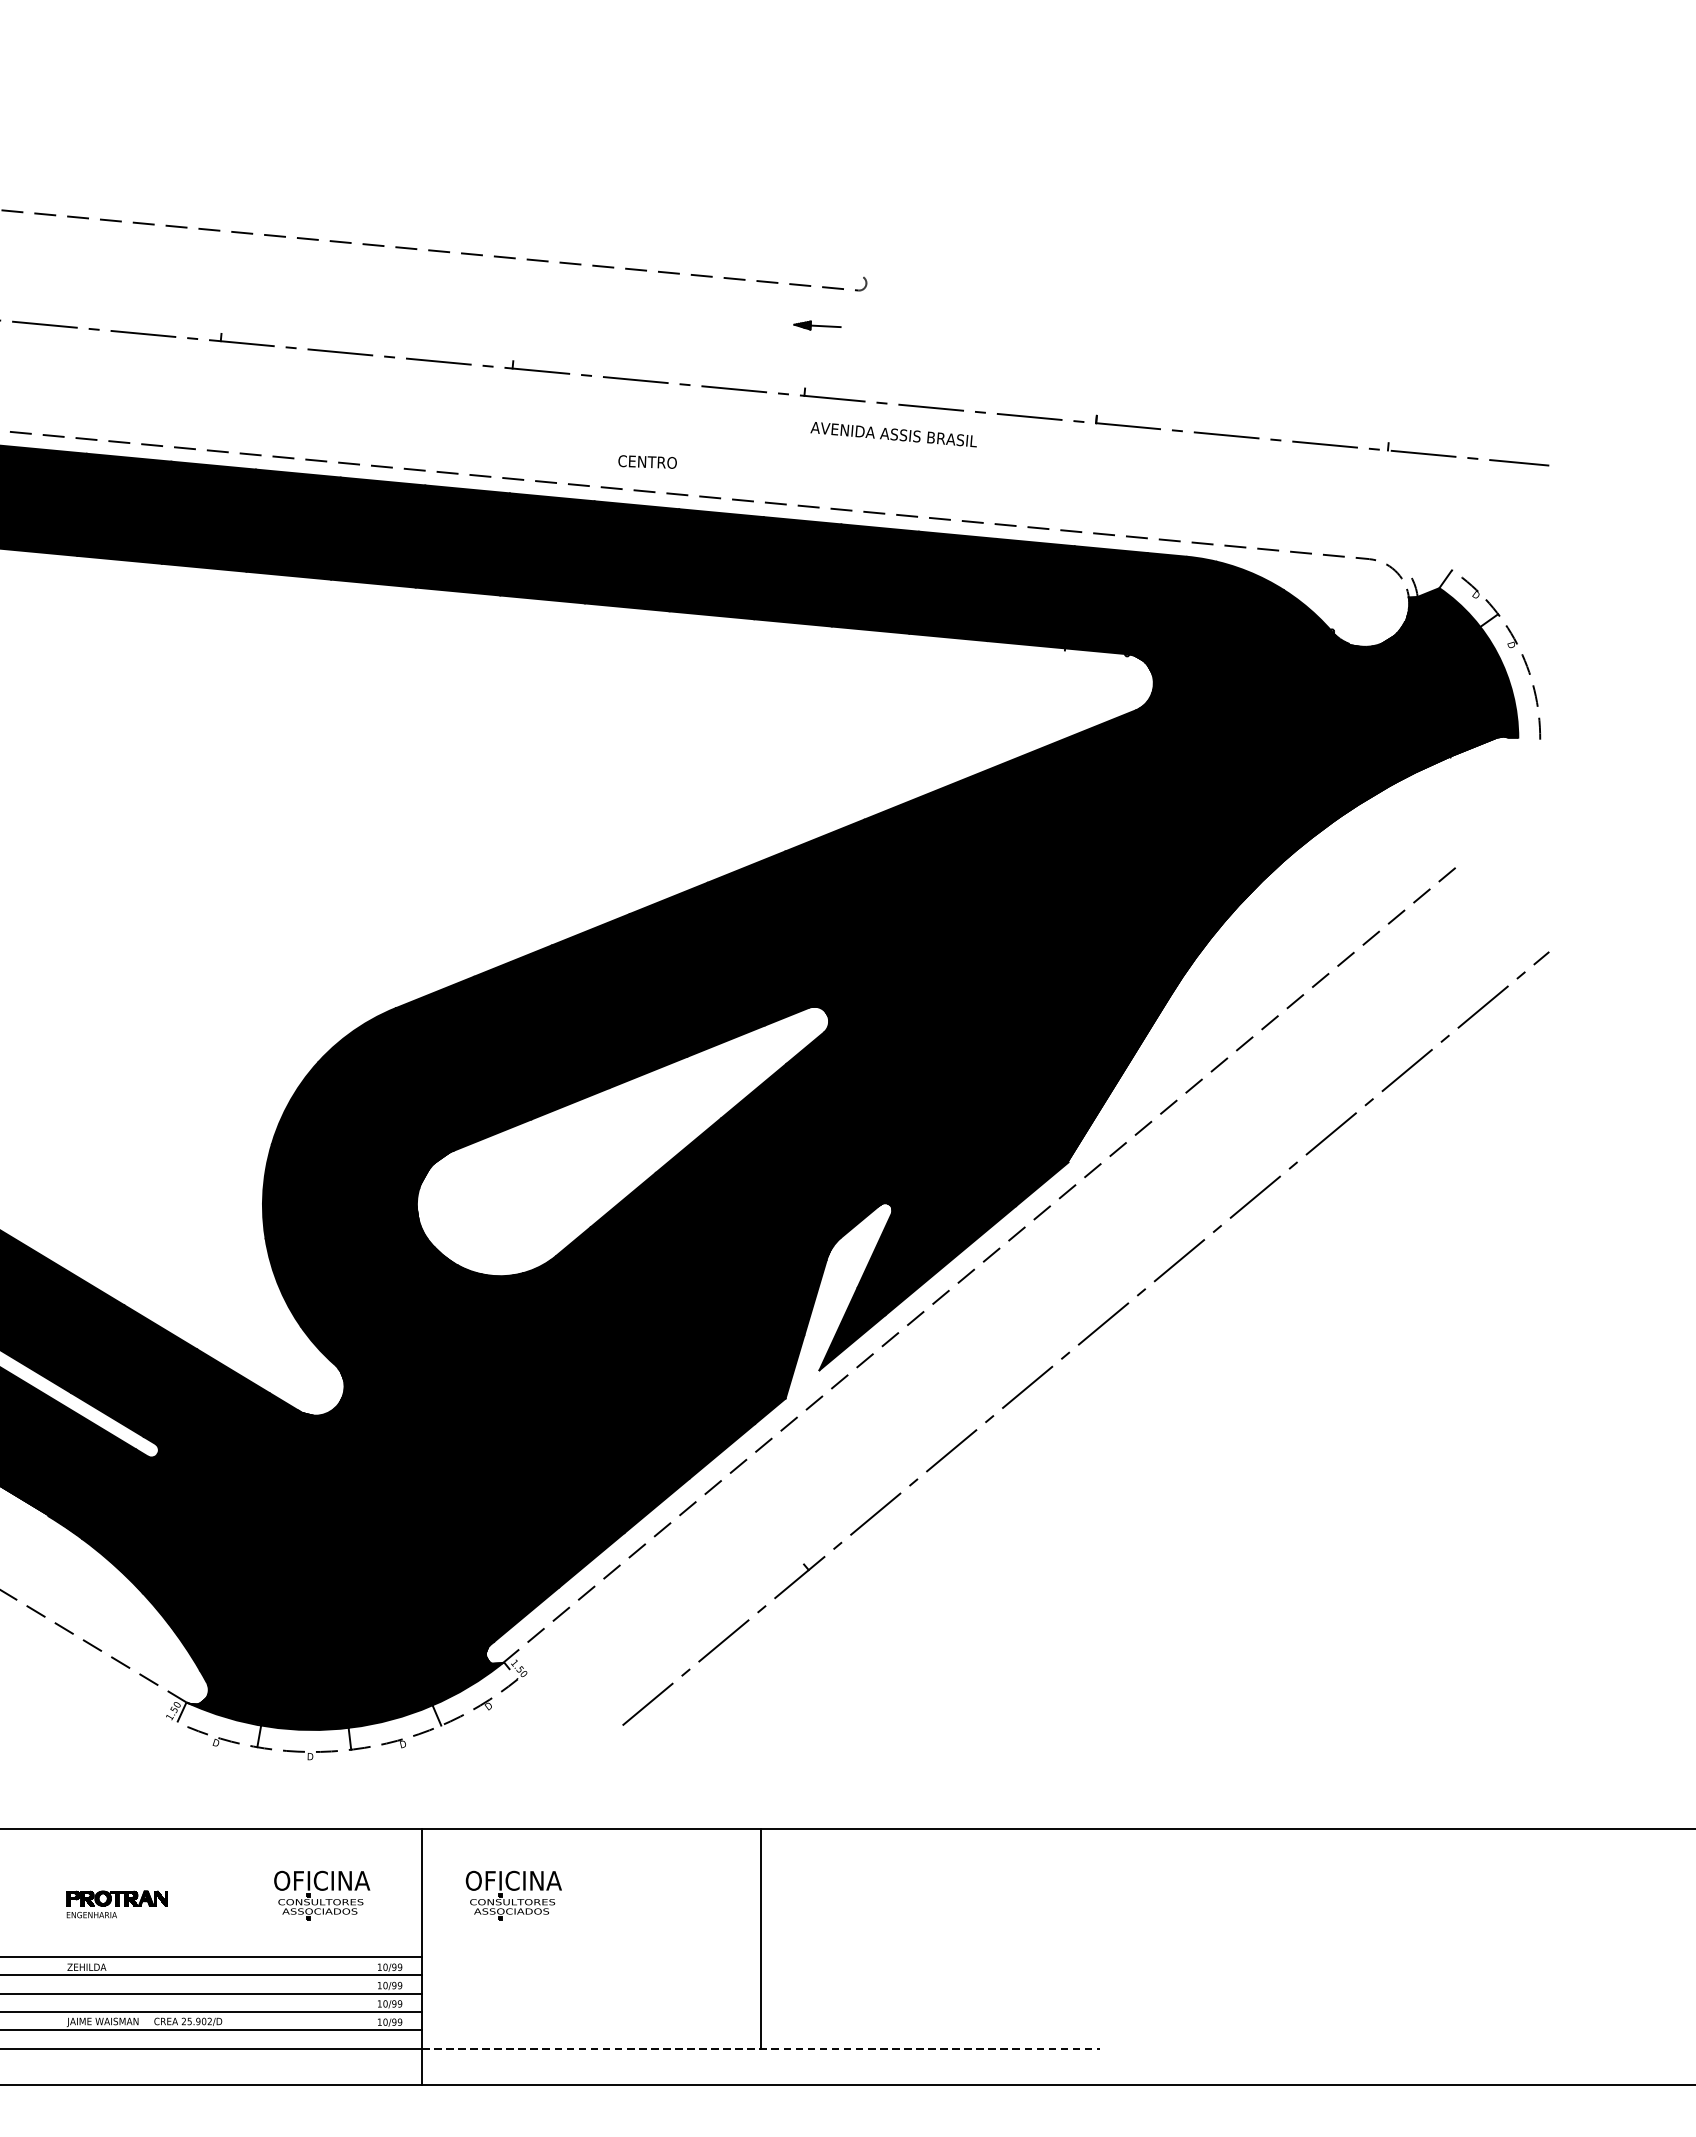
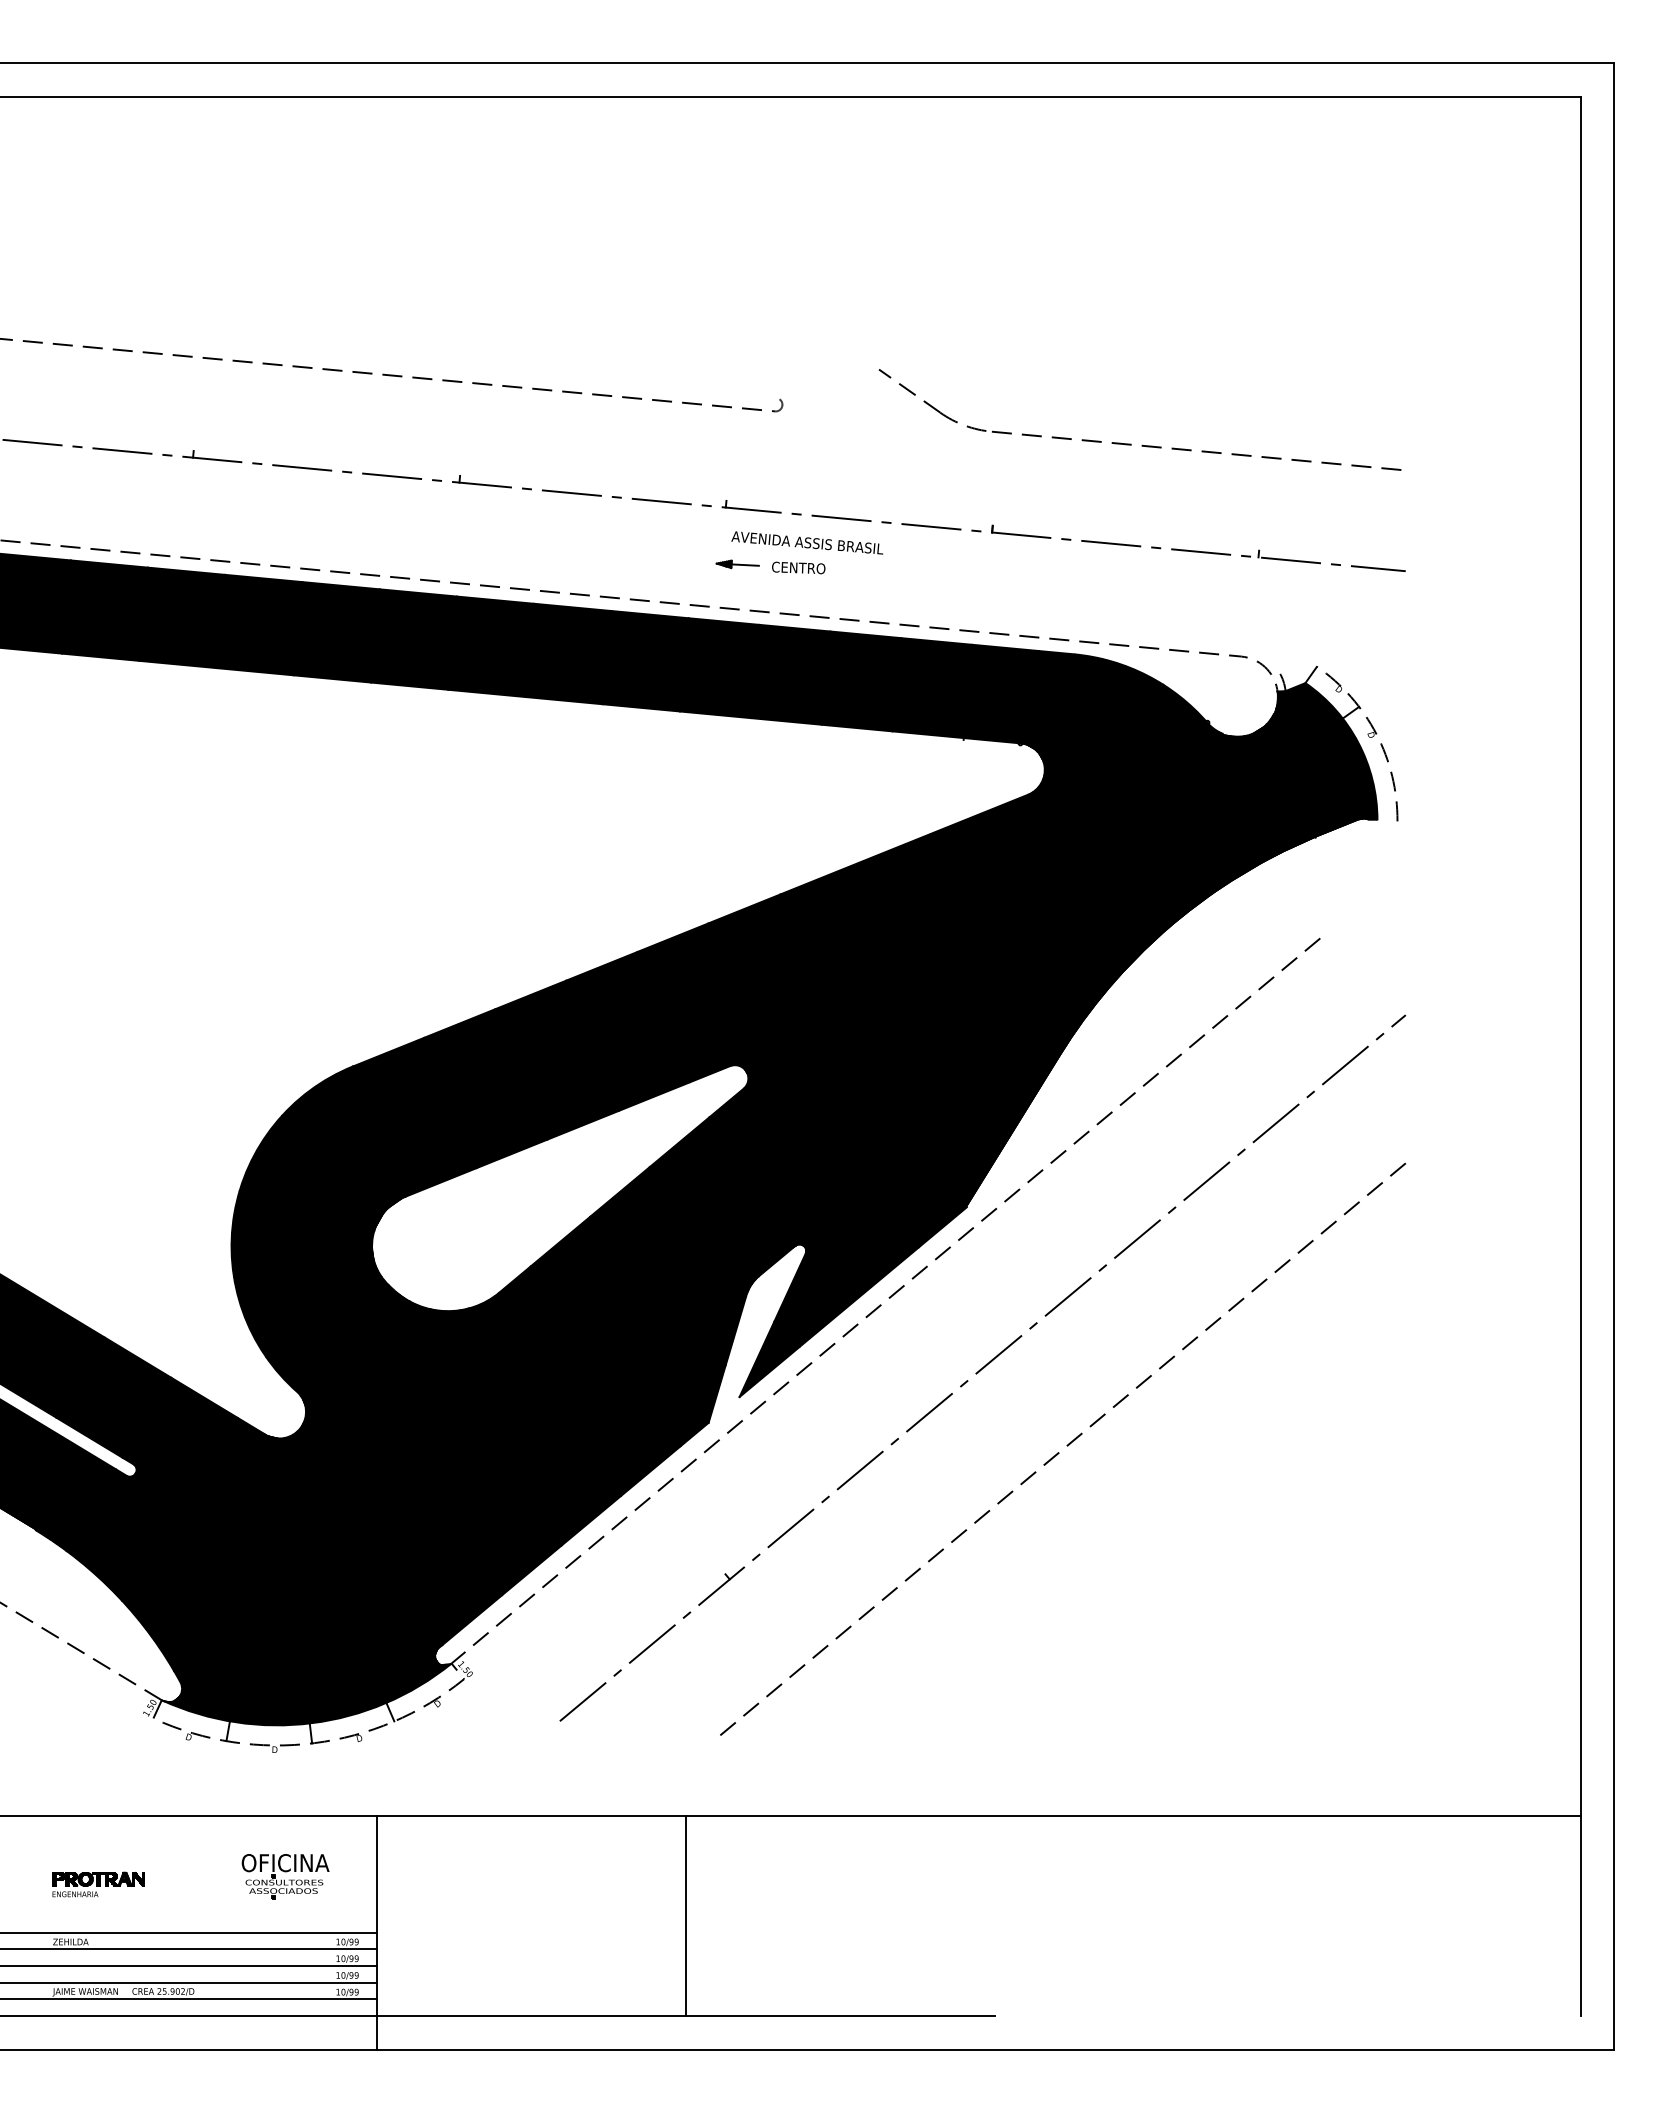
part: (817, 325) -> (737, 564), moved
part: (1260, 326) -> (1142, 444), added
text: (647, 461) -> (798, 567), moved
line: (1177, 1423) -> (1066, 1445), added
part: (513, 1895) -> (460, 1876), removed
line: (761, 2048) -> (686, 2016), dashed -> solid

